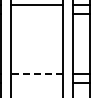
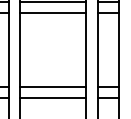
line: (36, 14) -> (52, 13), added
line: (36, 73) -> (52, 86), dashed -> solid
line: (36, 82) -> (52, 97), added

